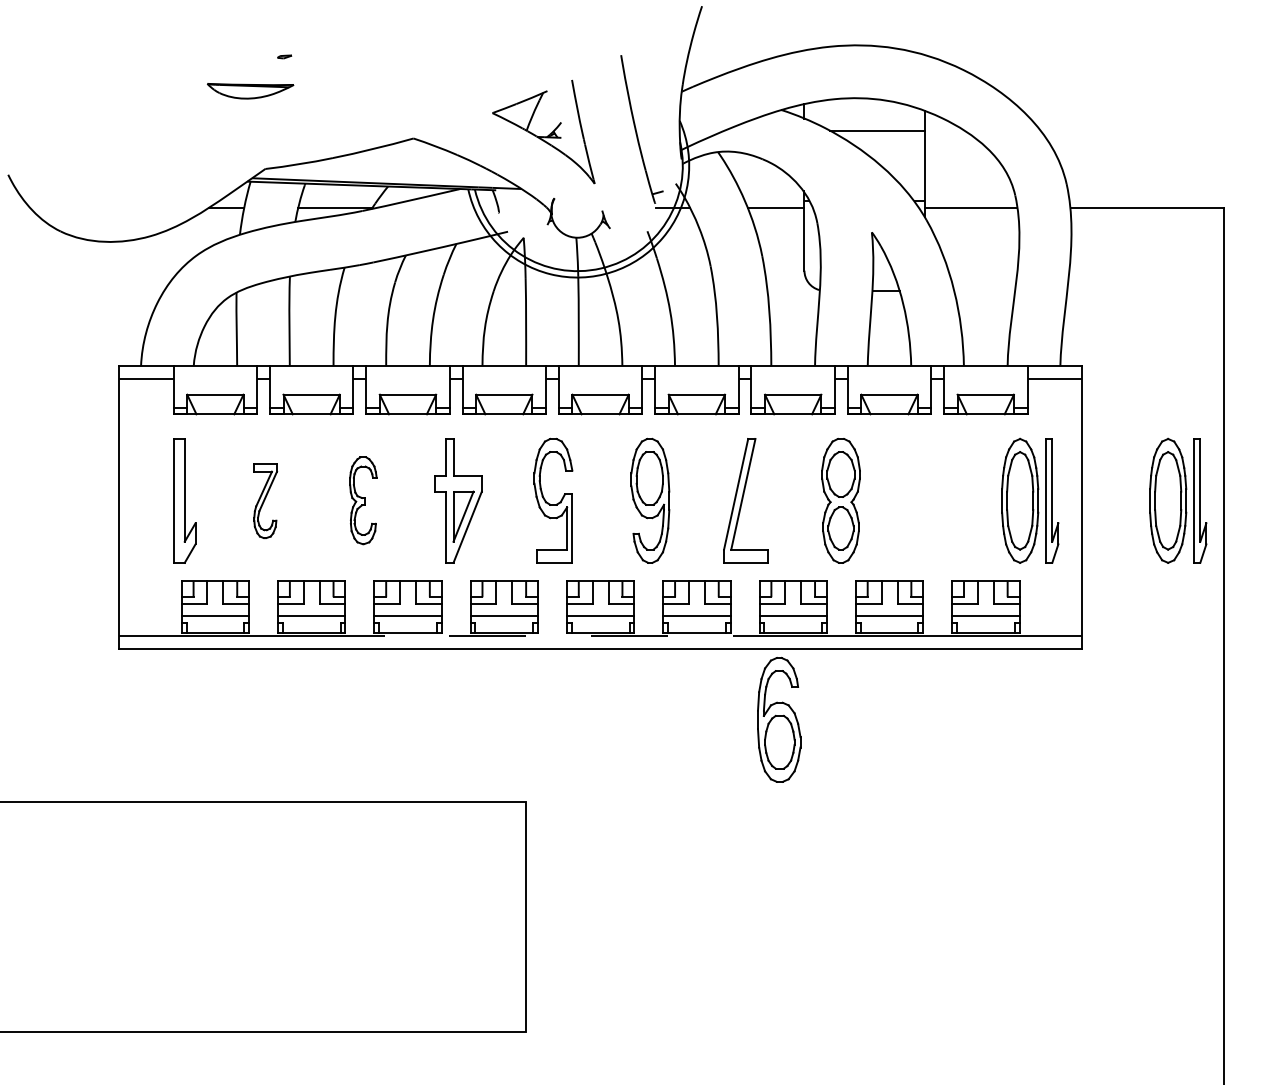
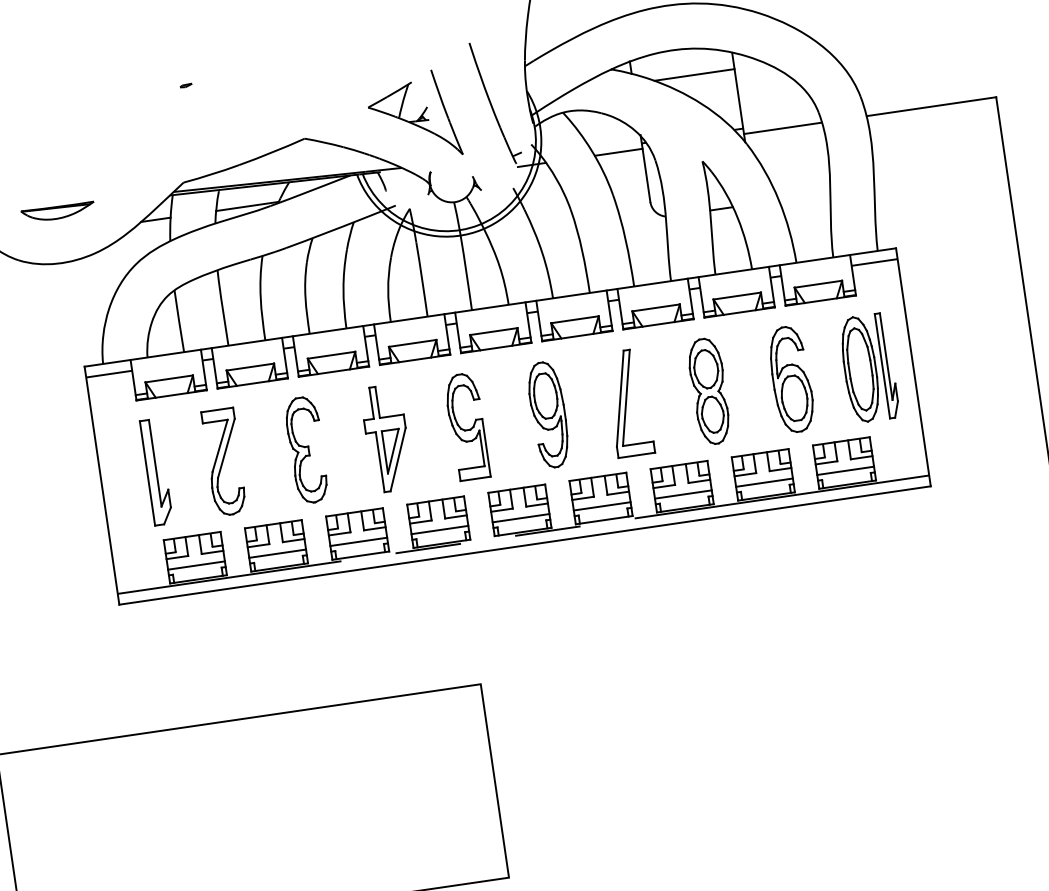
part: (250, 91) -> (58, 212), moved
part: (265, 500) -> (224, 461), size x1.67
part: (363, 500) -> (307, 449), size x1.43
part: (1178, 500) -> (993, 349), removed
part: (779, 719) -> (791, 379), moved

